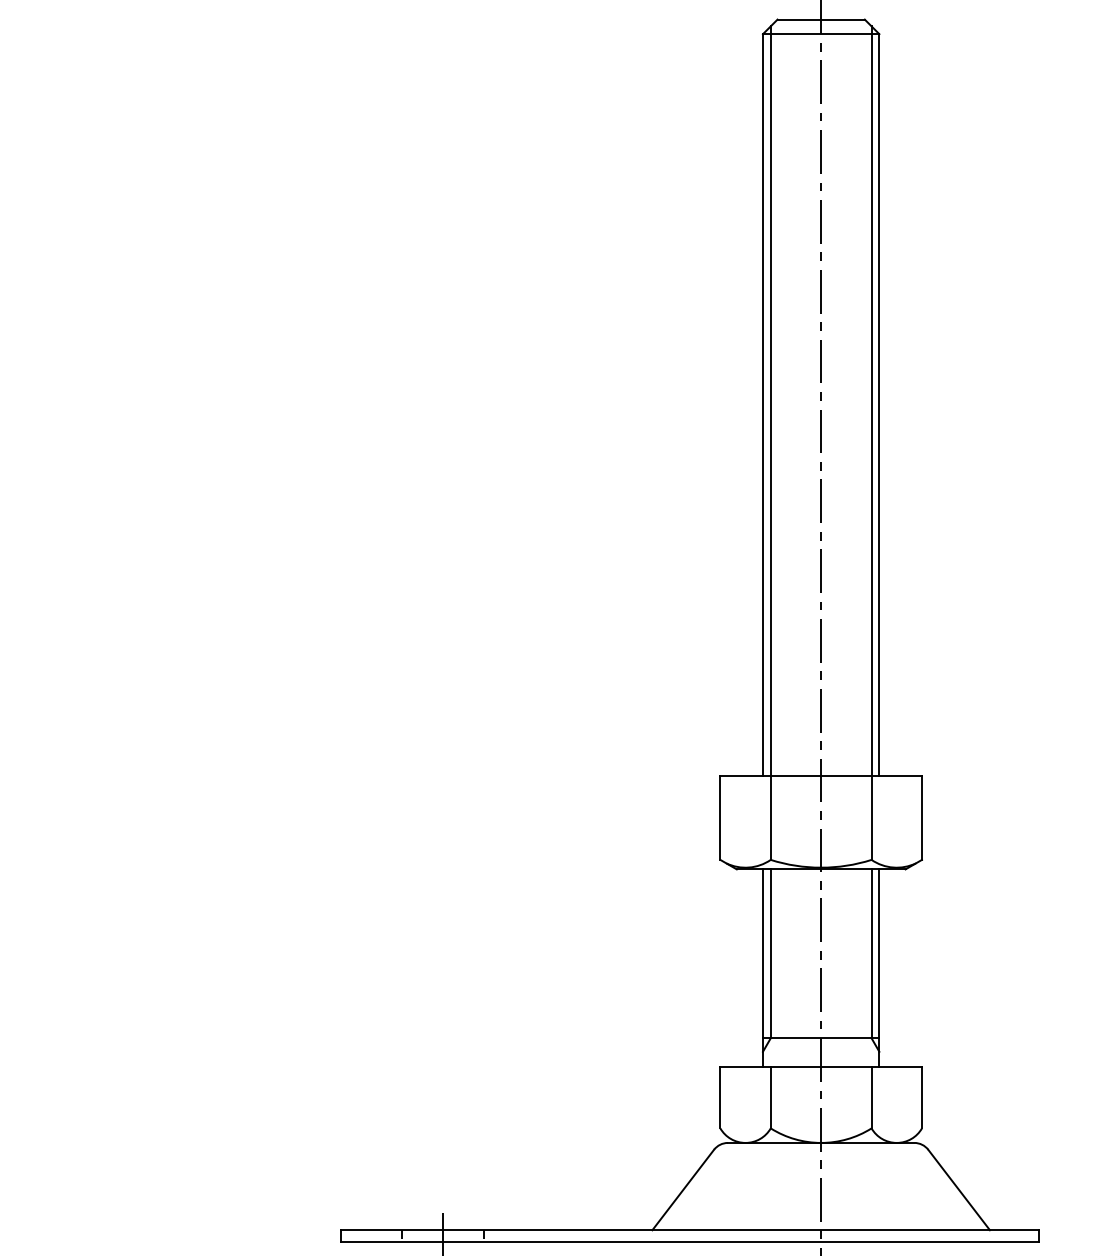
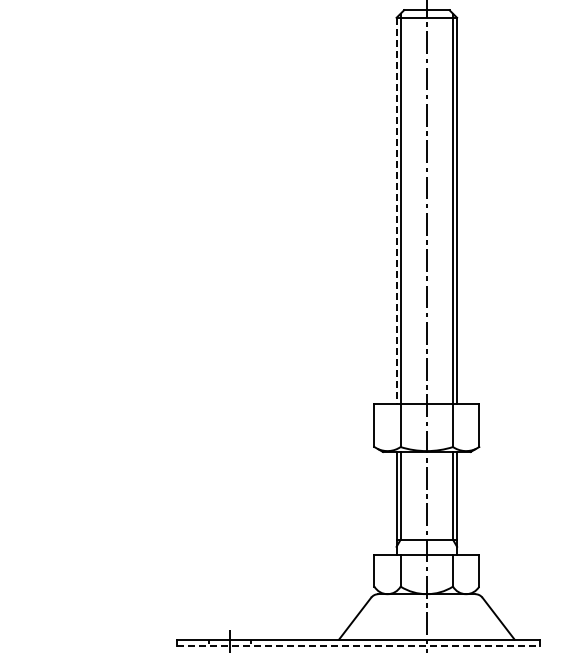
line: (762, 404) -> (396, 210), solid -> dashed
line: (689, 1241) -> (358, 645), solid -> dashed

